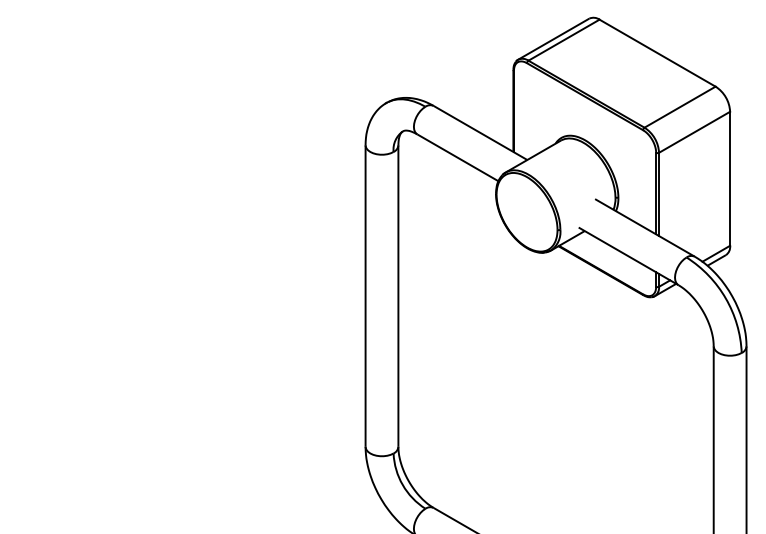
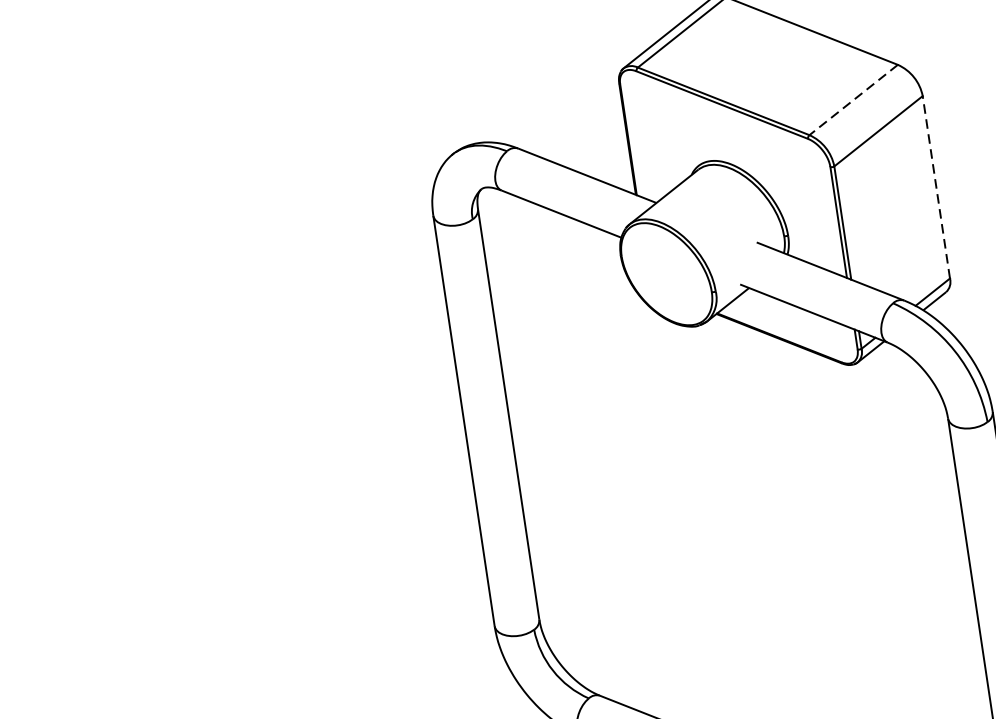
line: (679, 107) -> (852, 100), solid -> dashed
line: (730, 178) -> (936, 186), solid -> dashed

